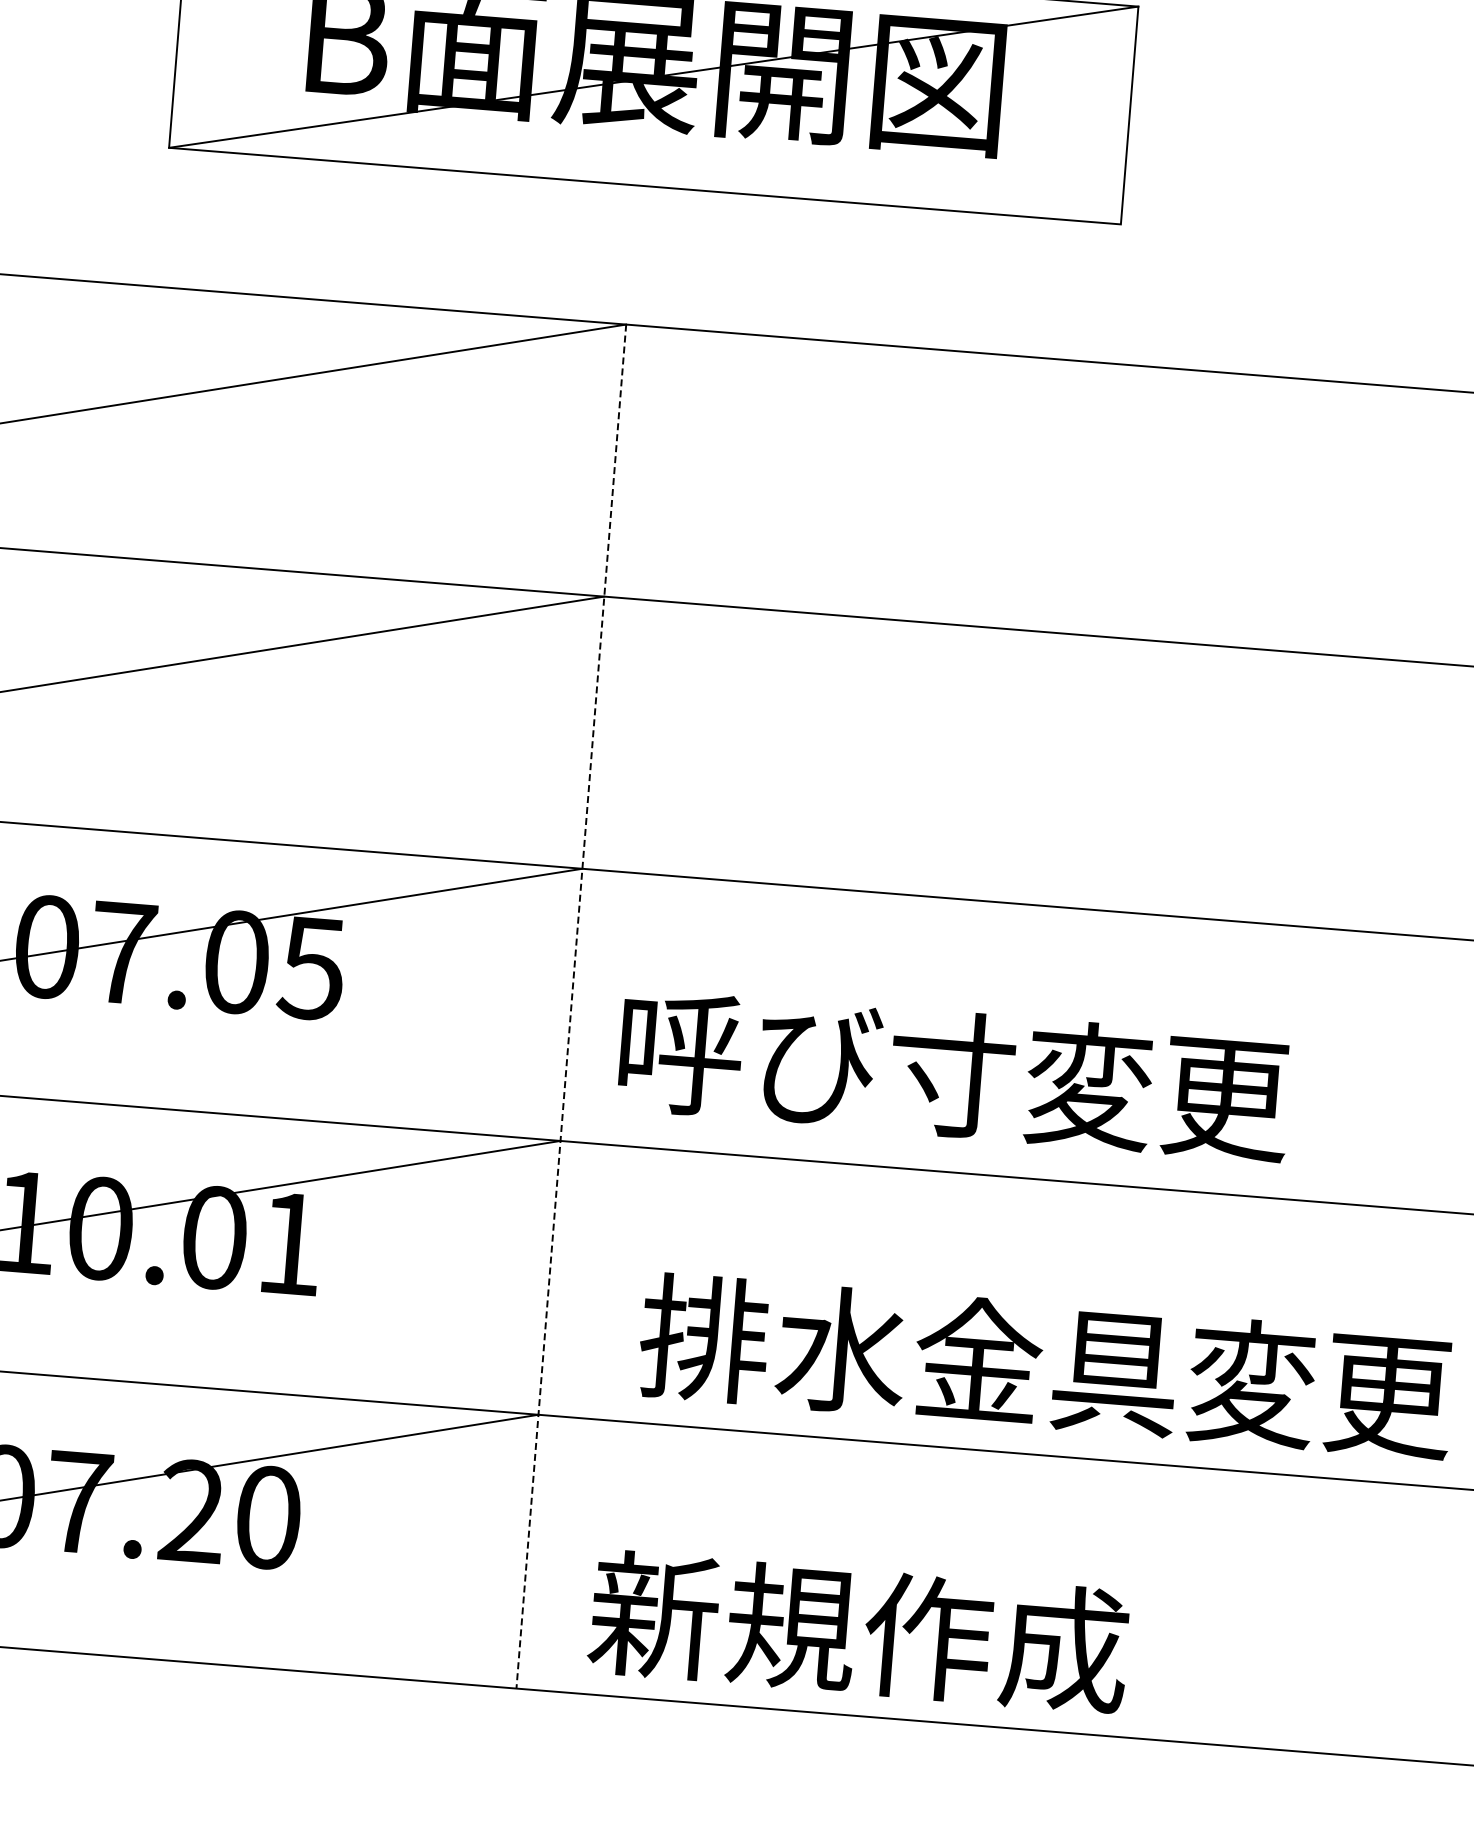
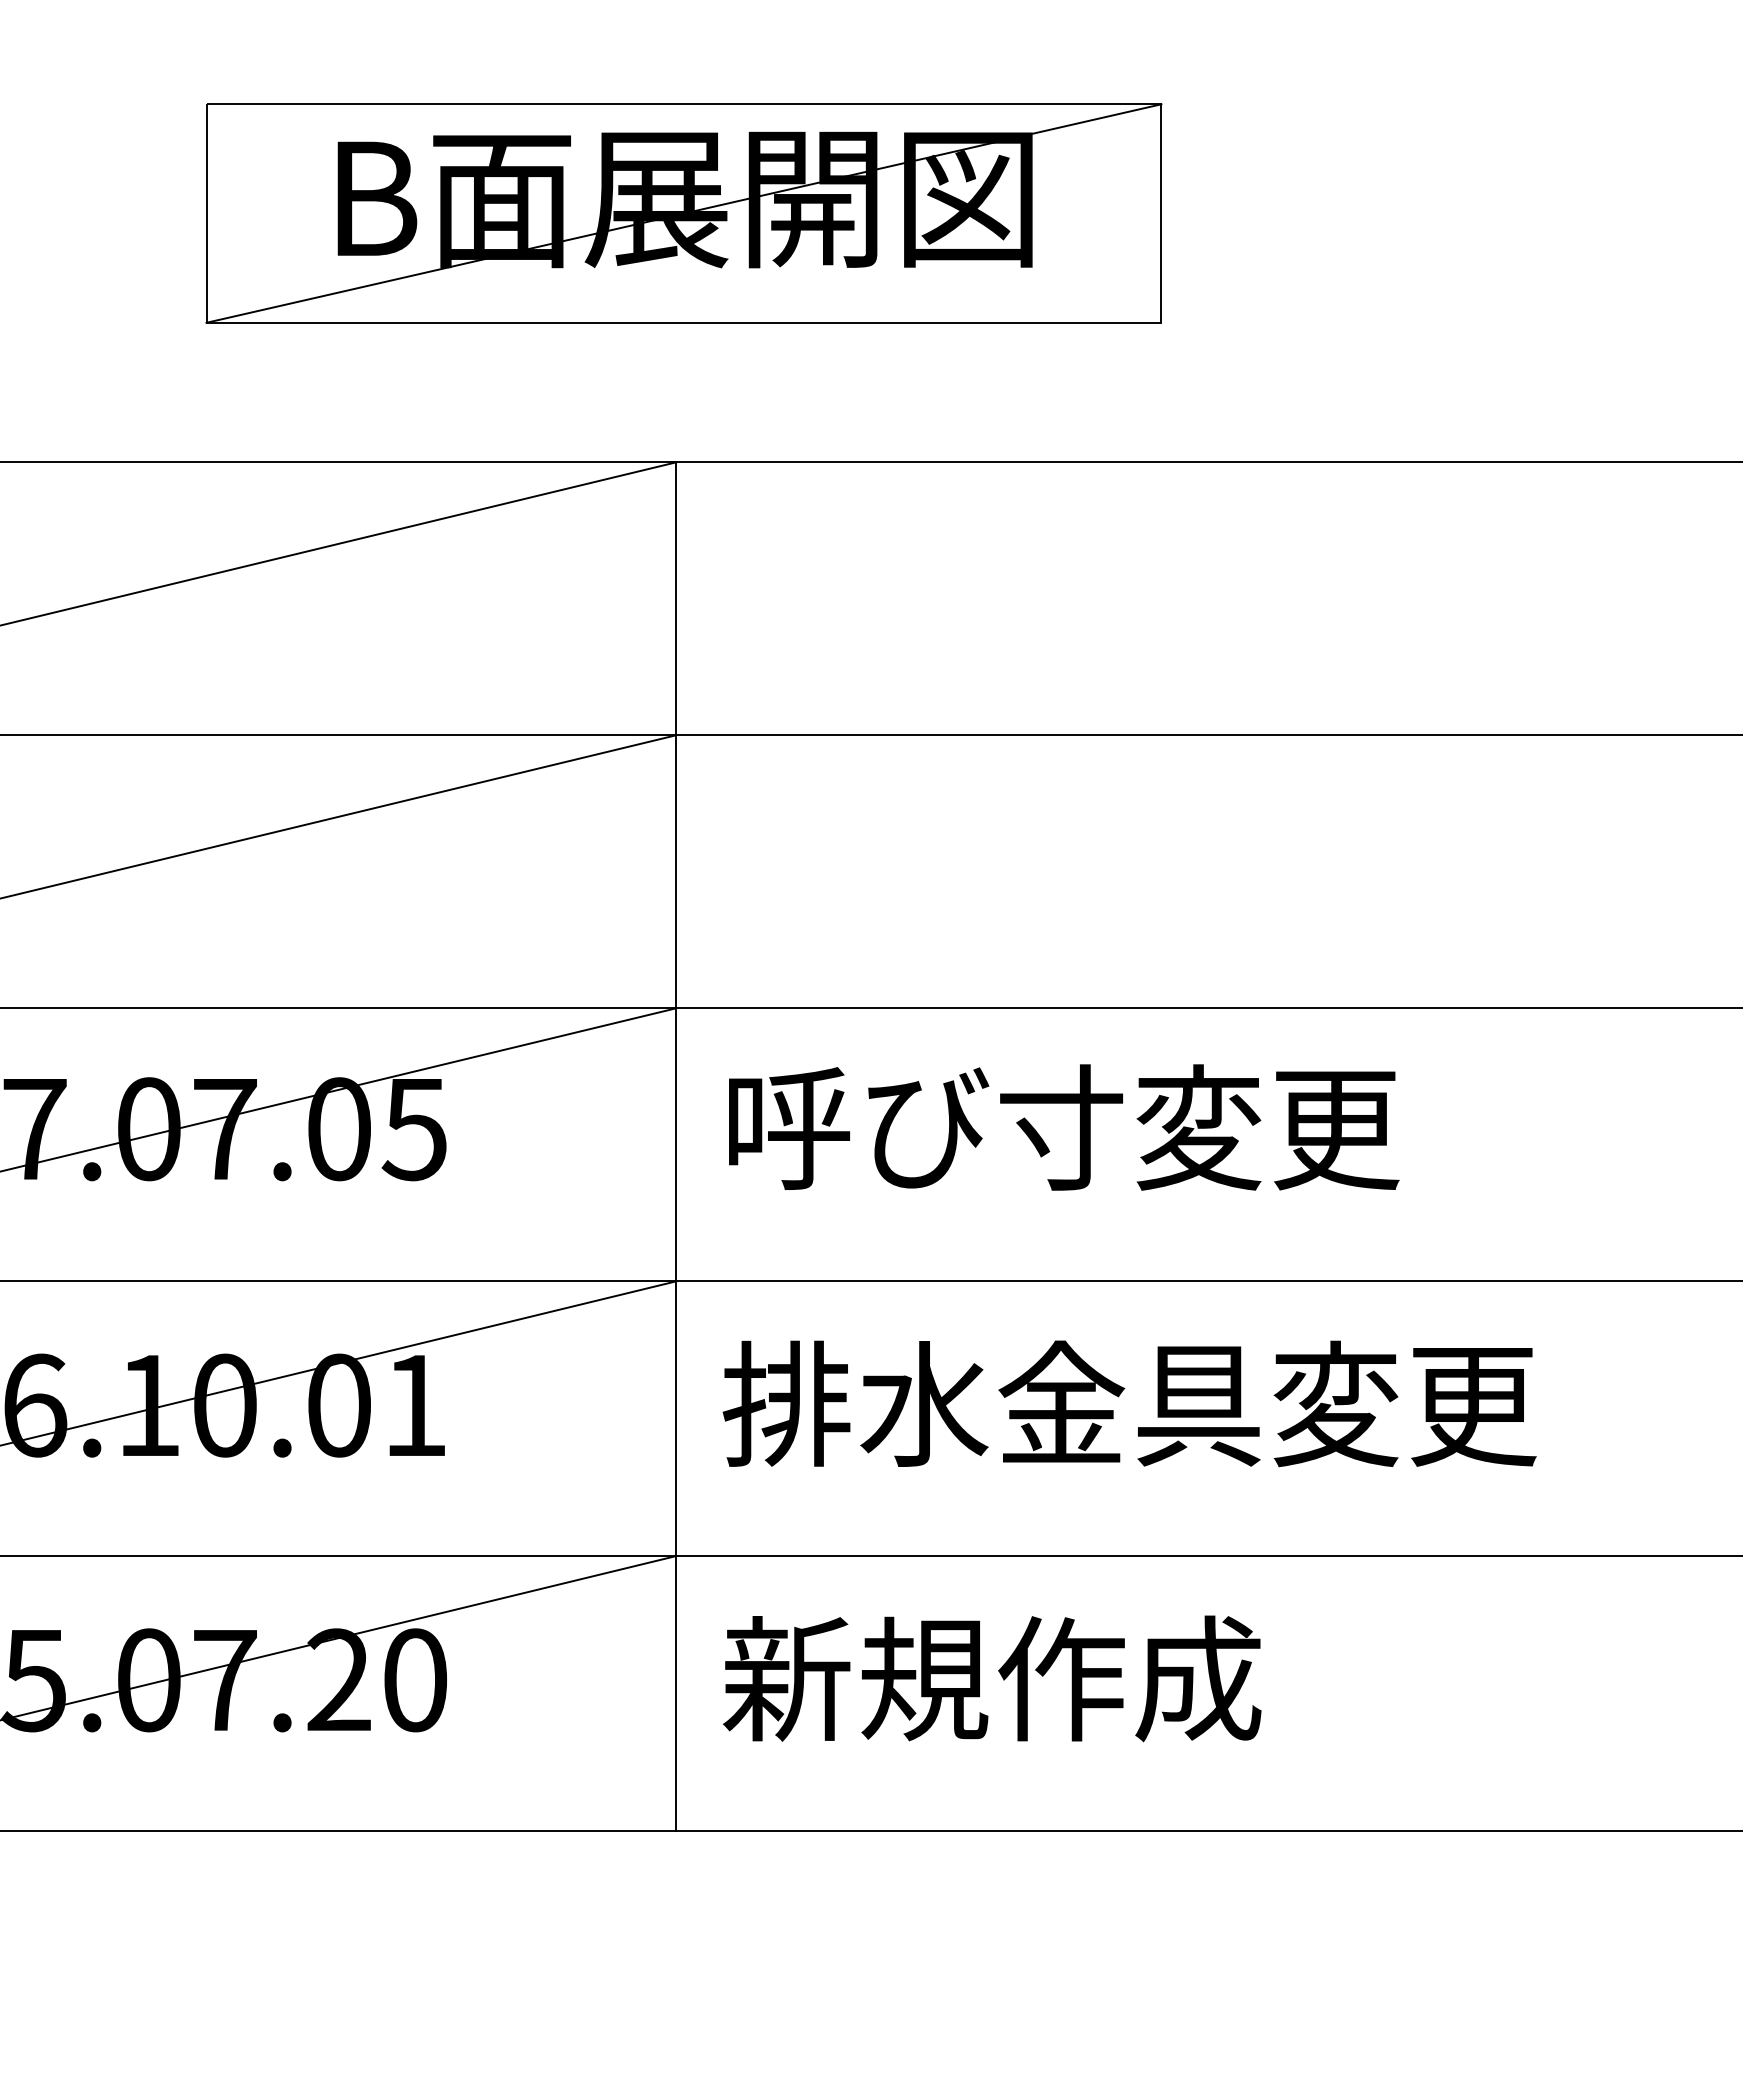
line: (571, 1007) -> (676, 1147), dashed -> solid
text: (955, 1074) -> (1064, 1127), moved
text: (1046, 1365) -> (1129, 1403), moved
text: (859, 1631) -> (992, 1678), moved

